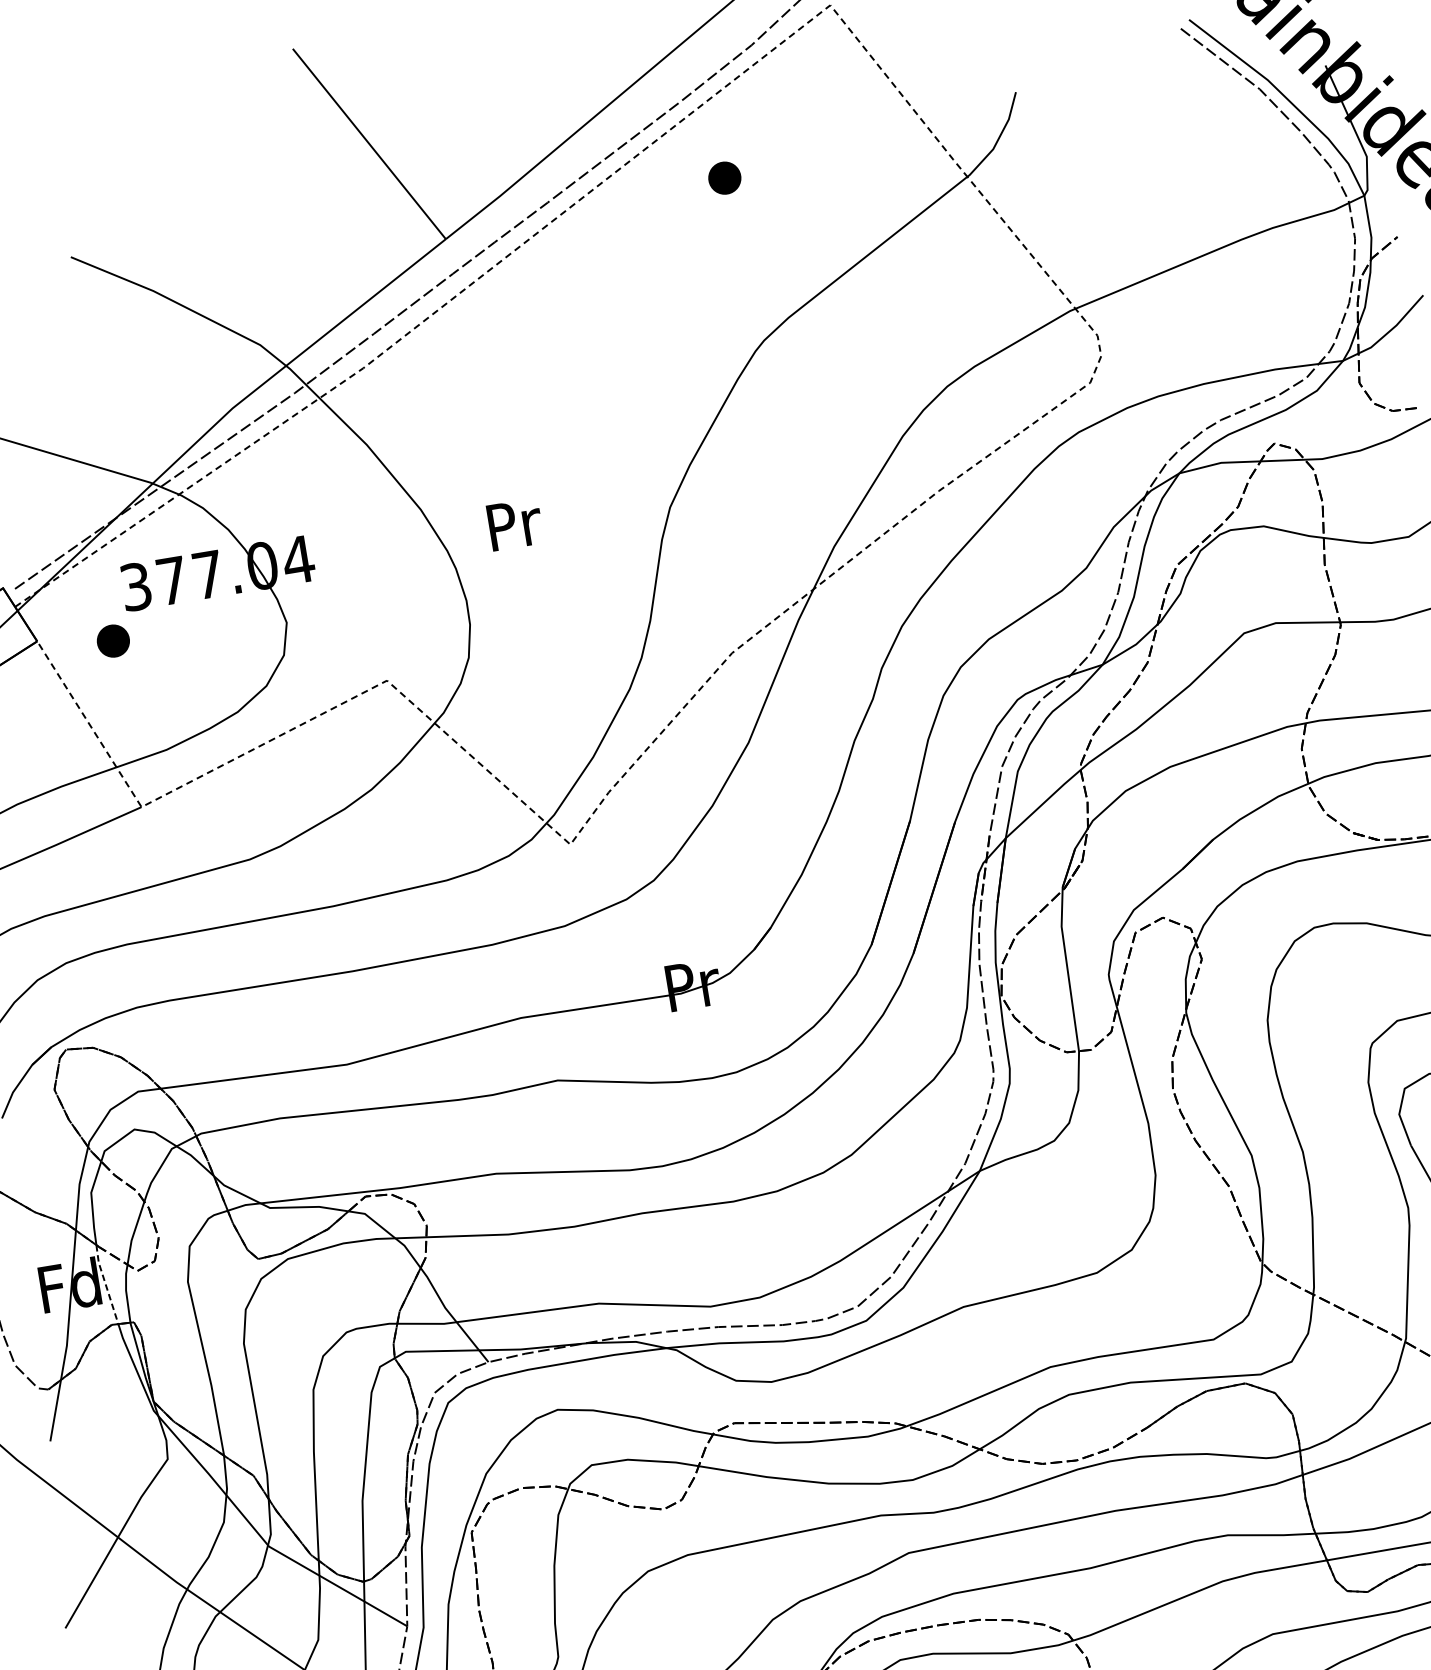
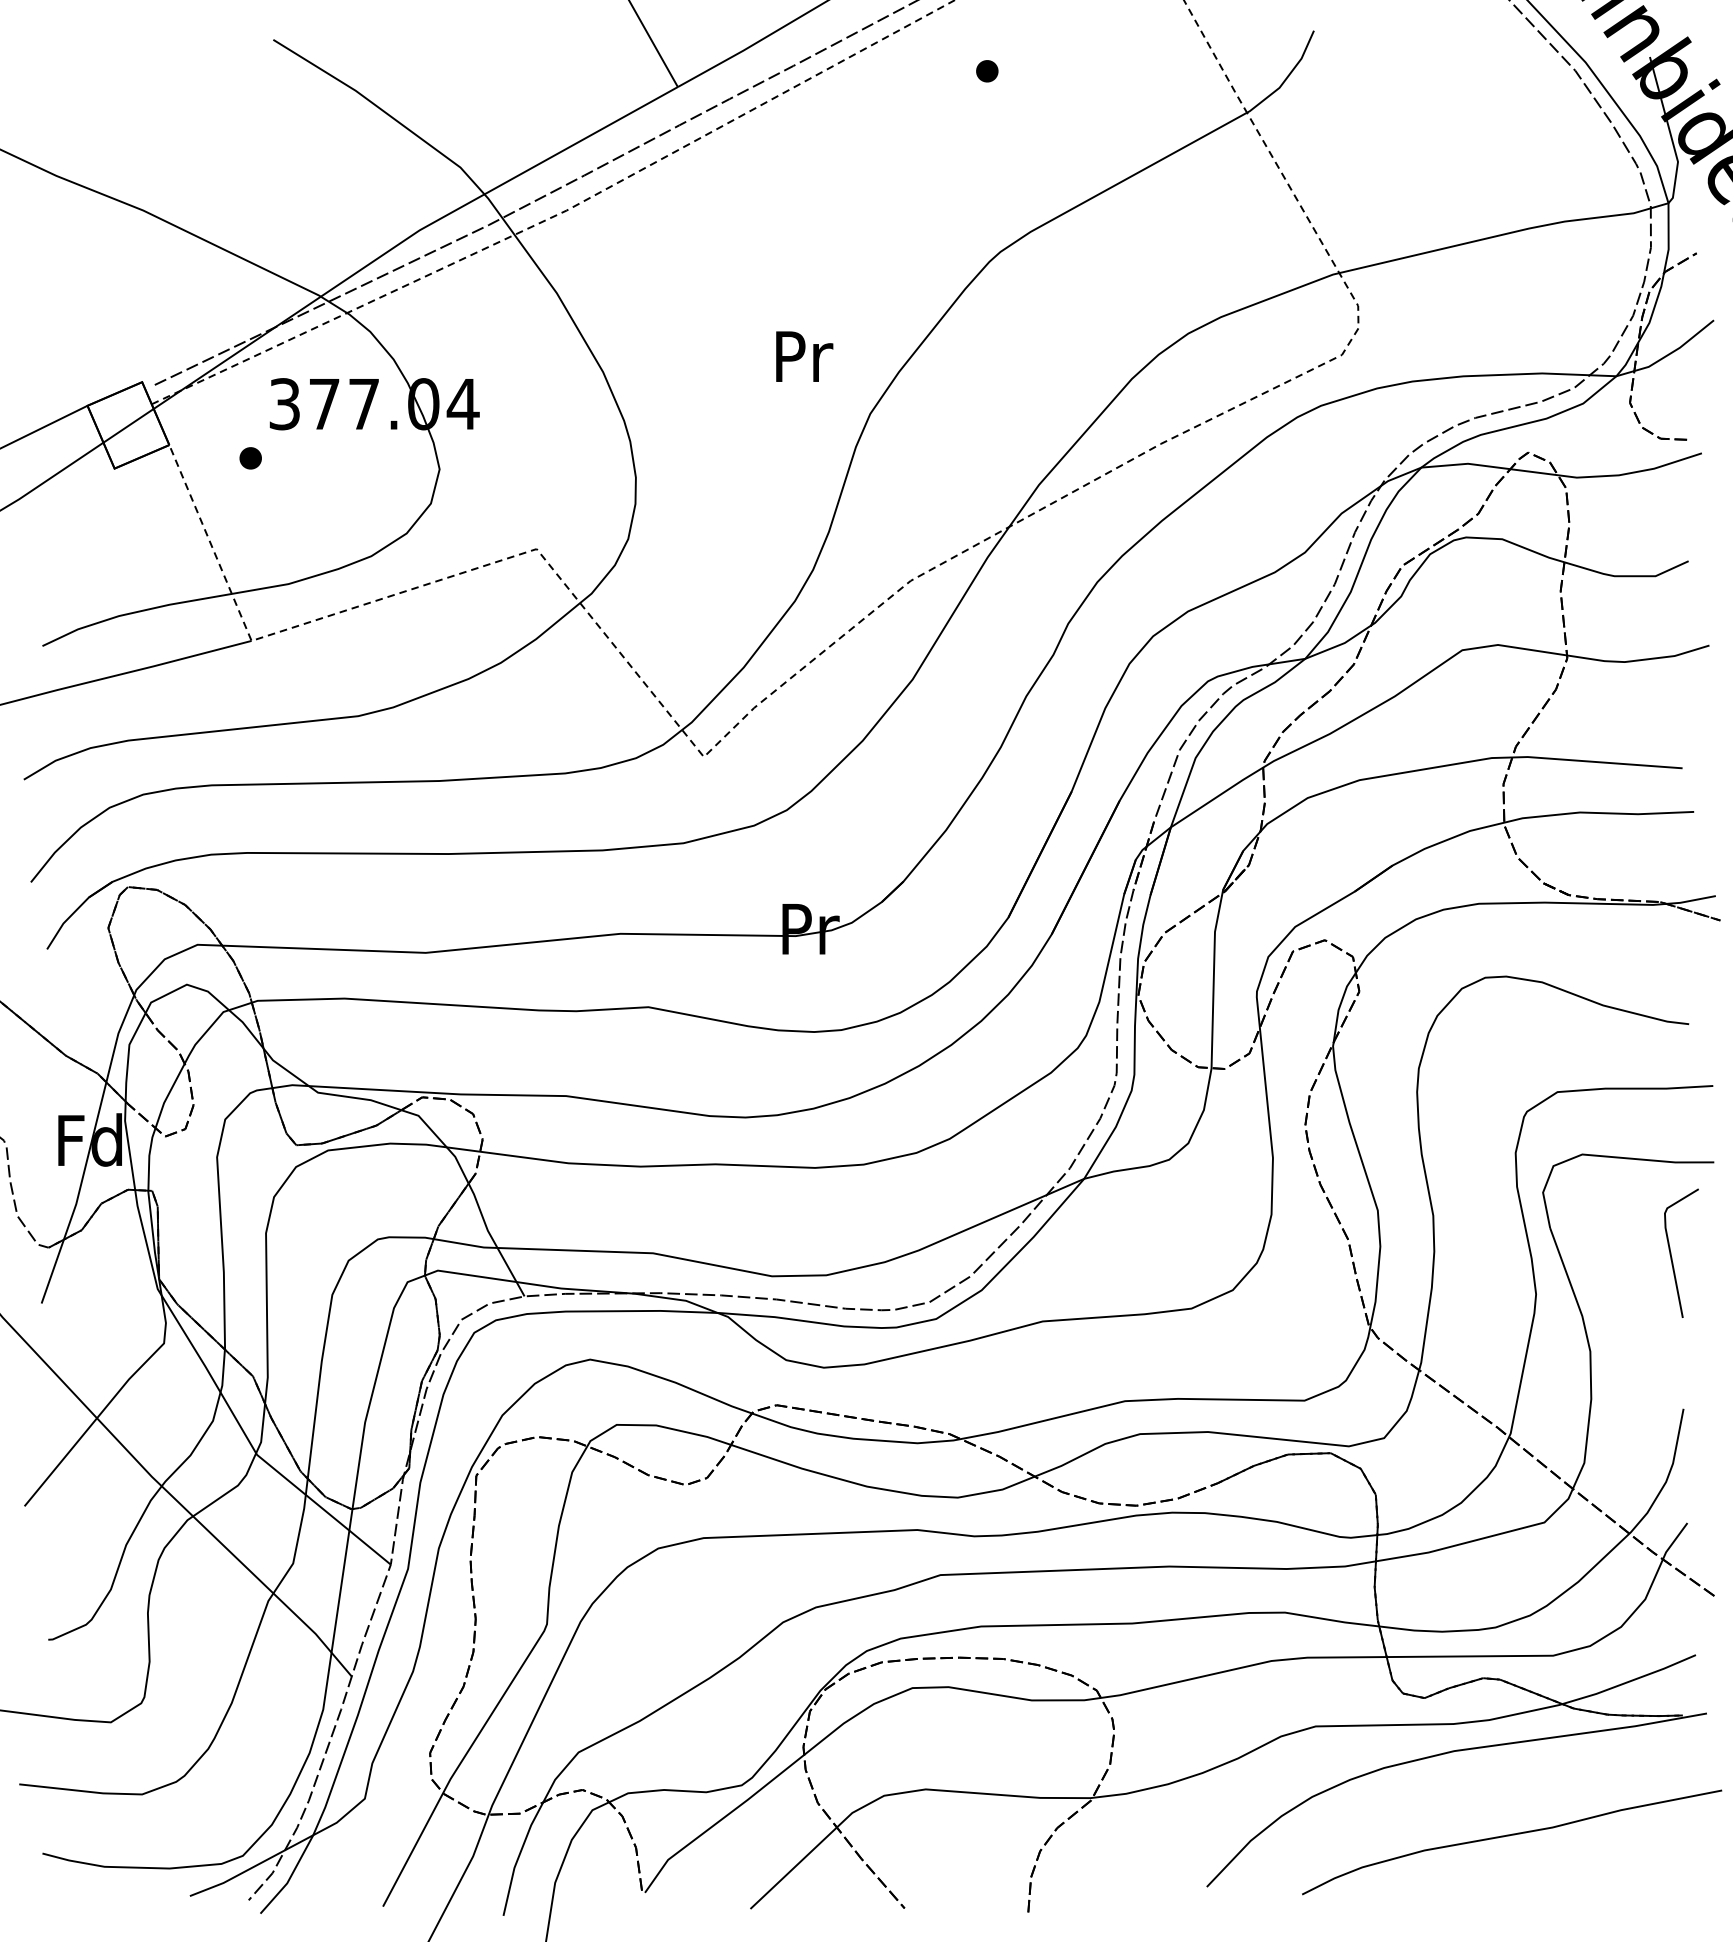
part: (725, 178) -> (987, 71), size x0.62
text: (515, 524) -> (804, 356), moved
part: (113, 641) -> (250, 458), size x0.62
line: (105, 1284) -> (128, 1145), dashed -> solid

